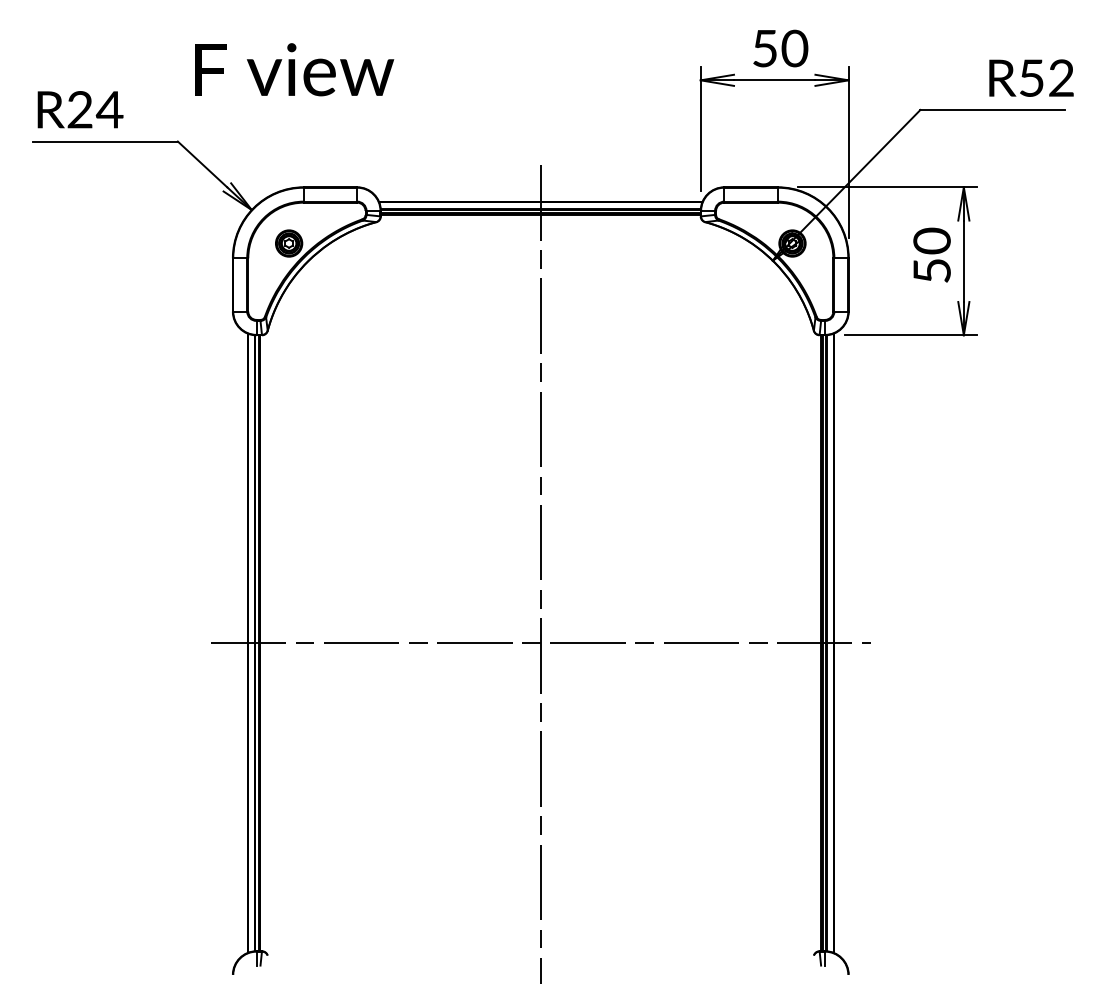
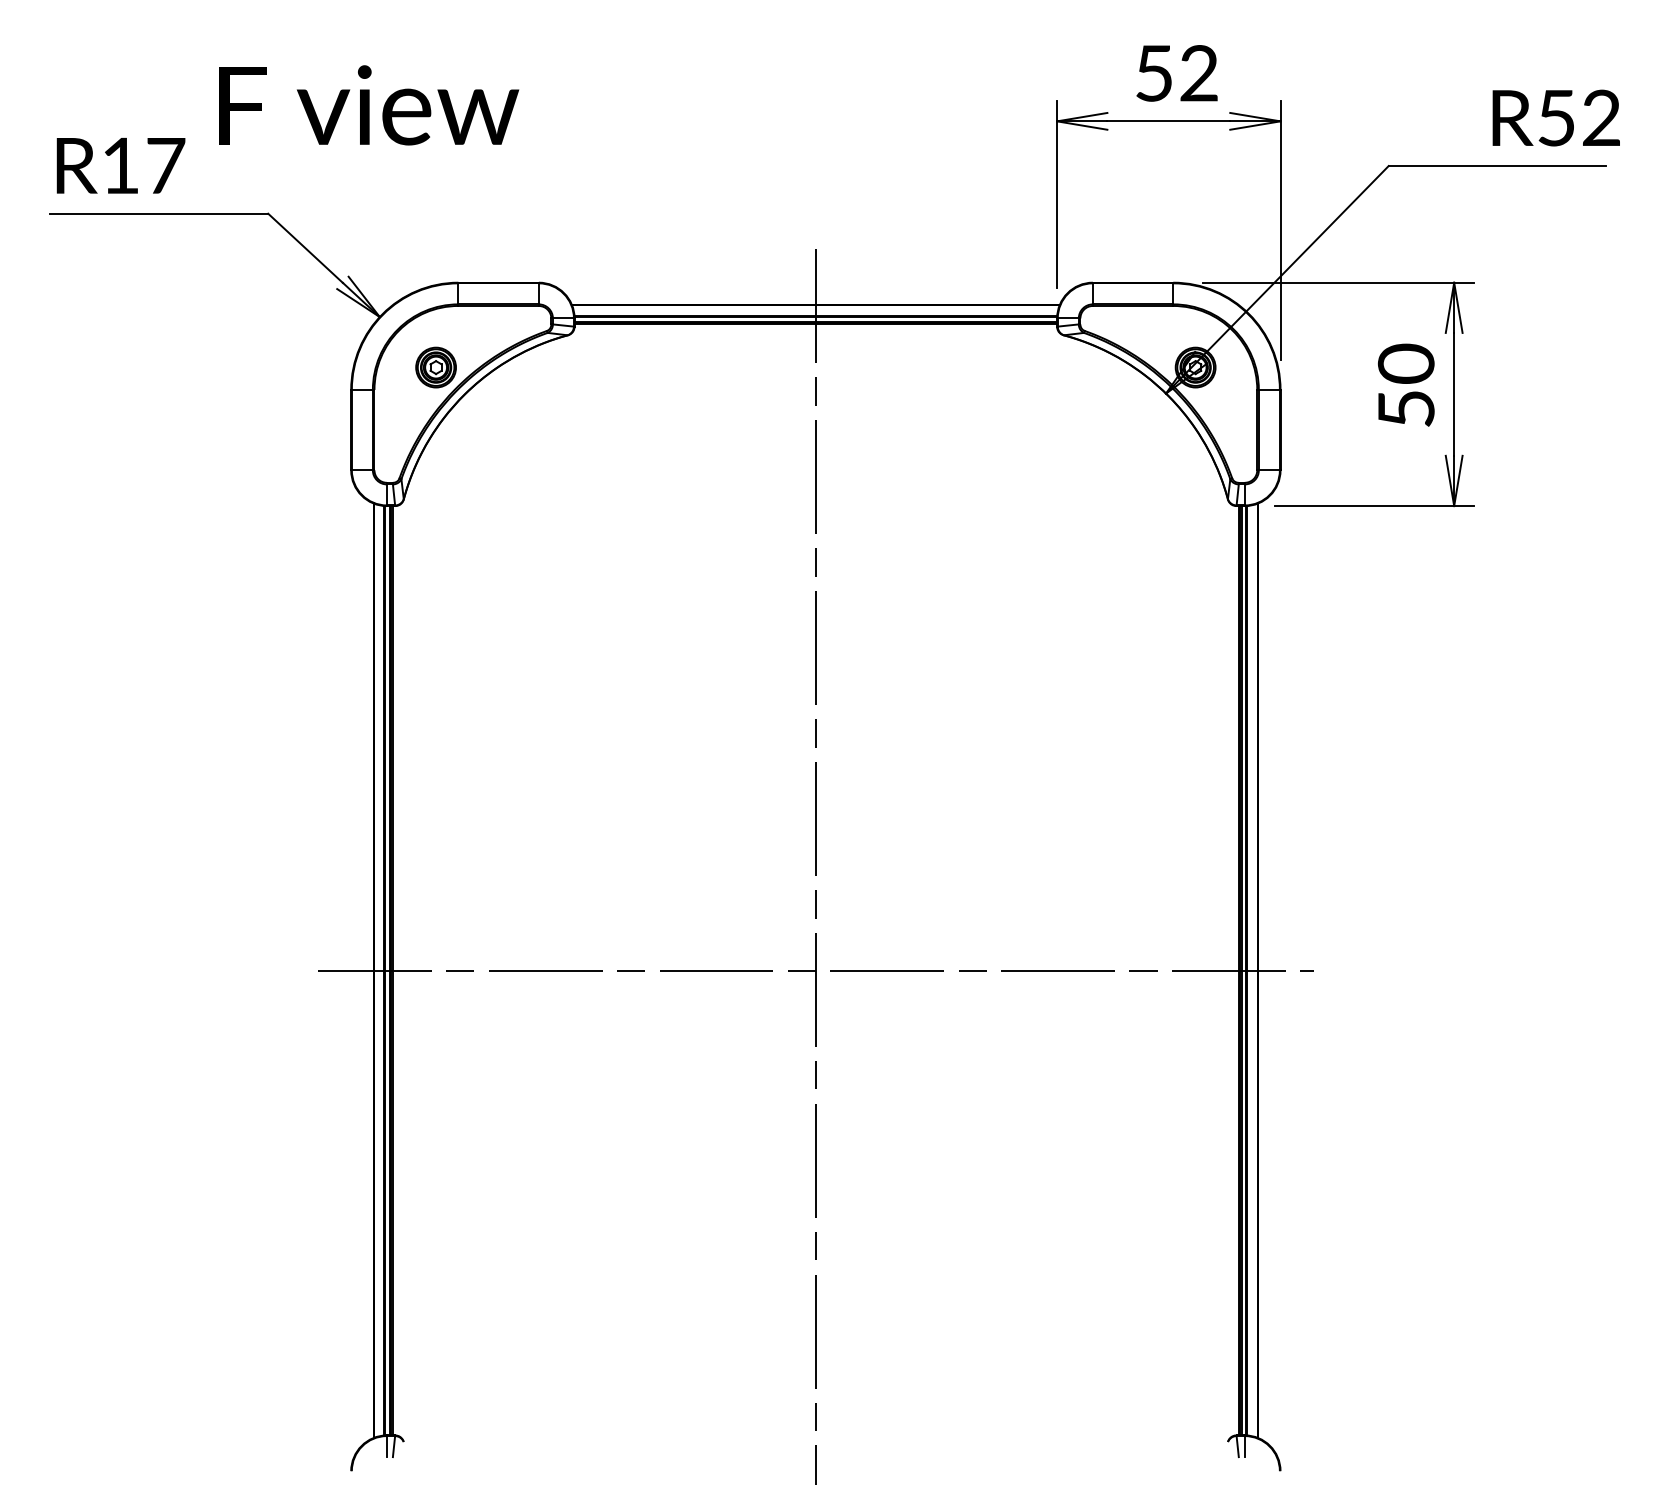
text: (794, 48) -> (1198, 73), 50 -> 52
text: (294, 69) -> (368, 104), moved
text: (95, 109) -> (143, 165), R24 -> R17

